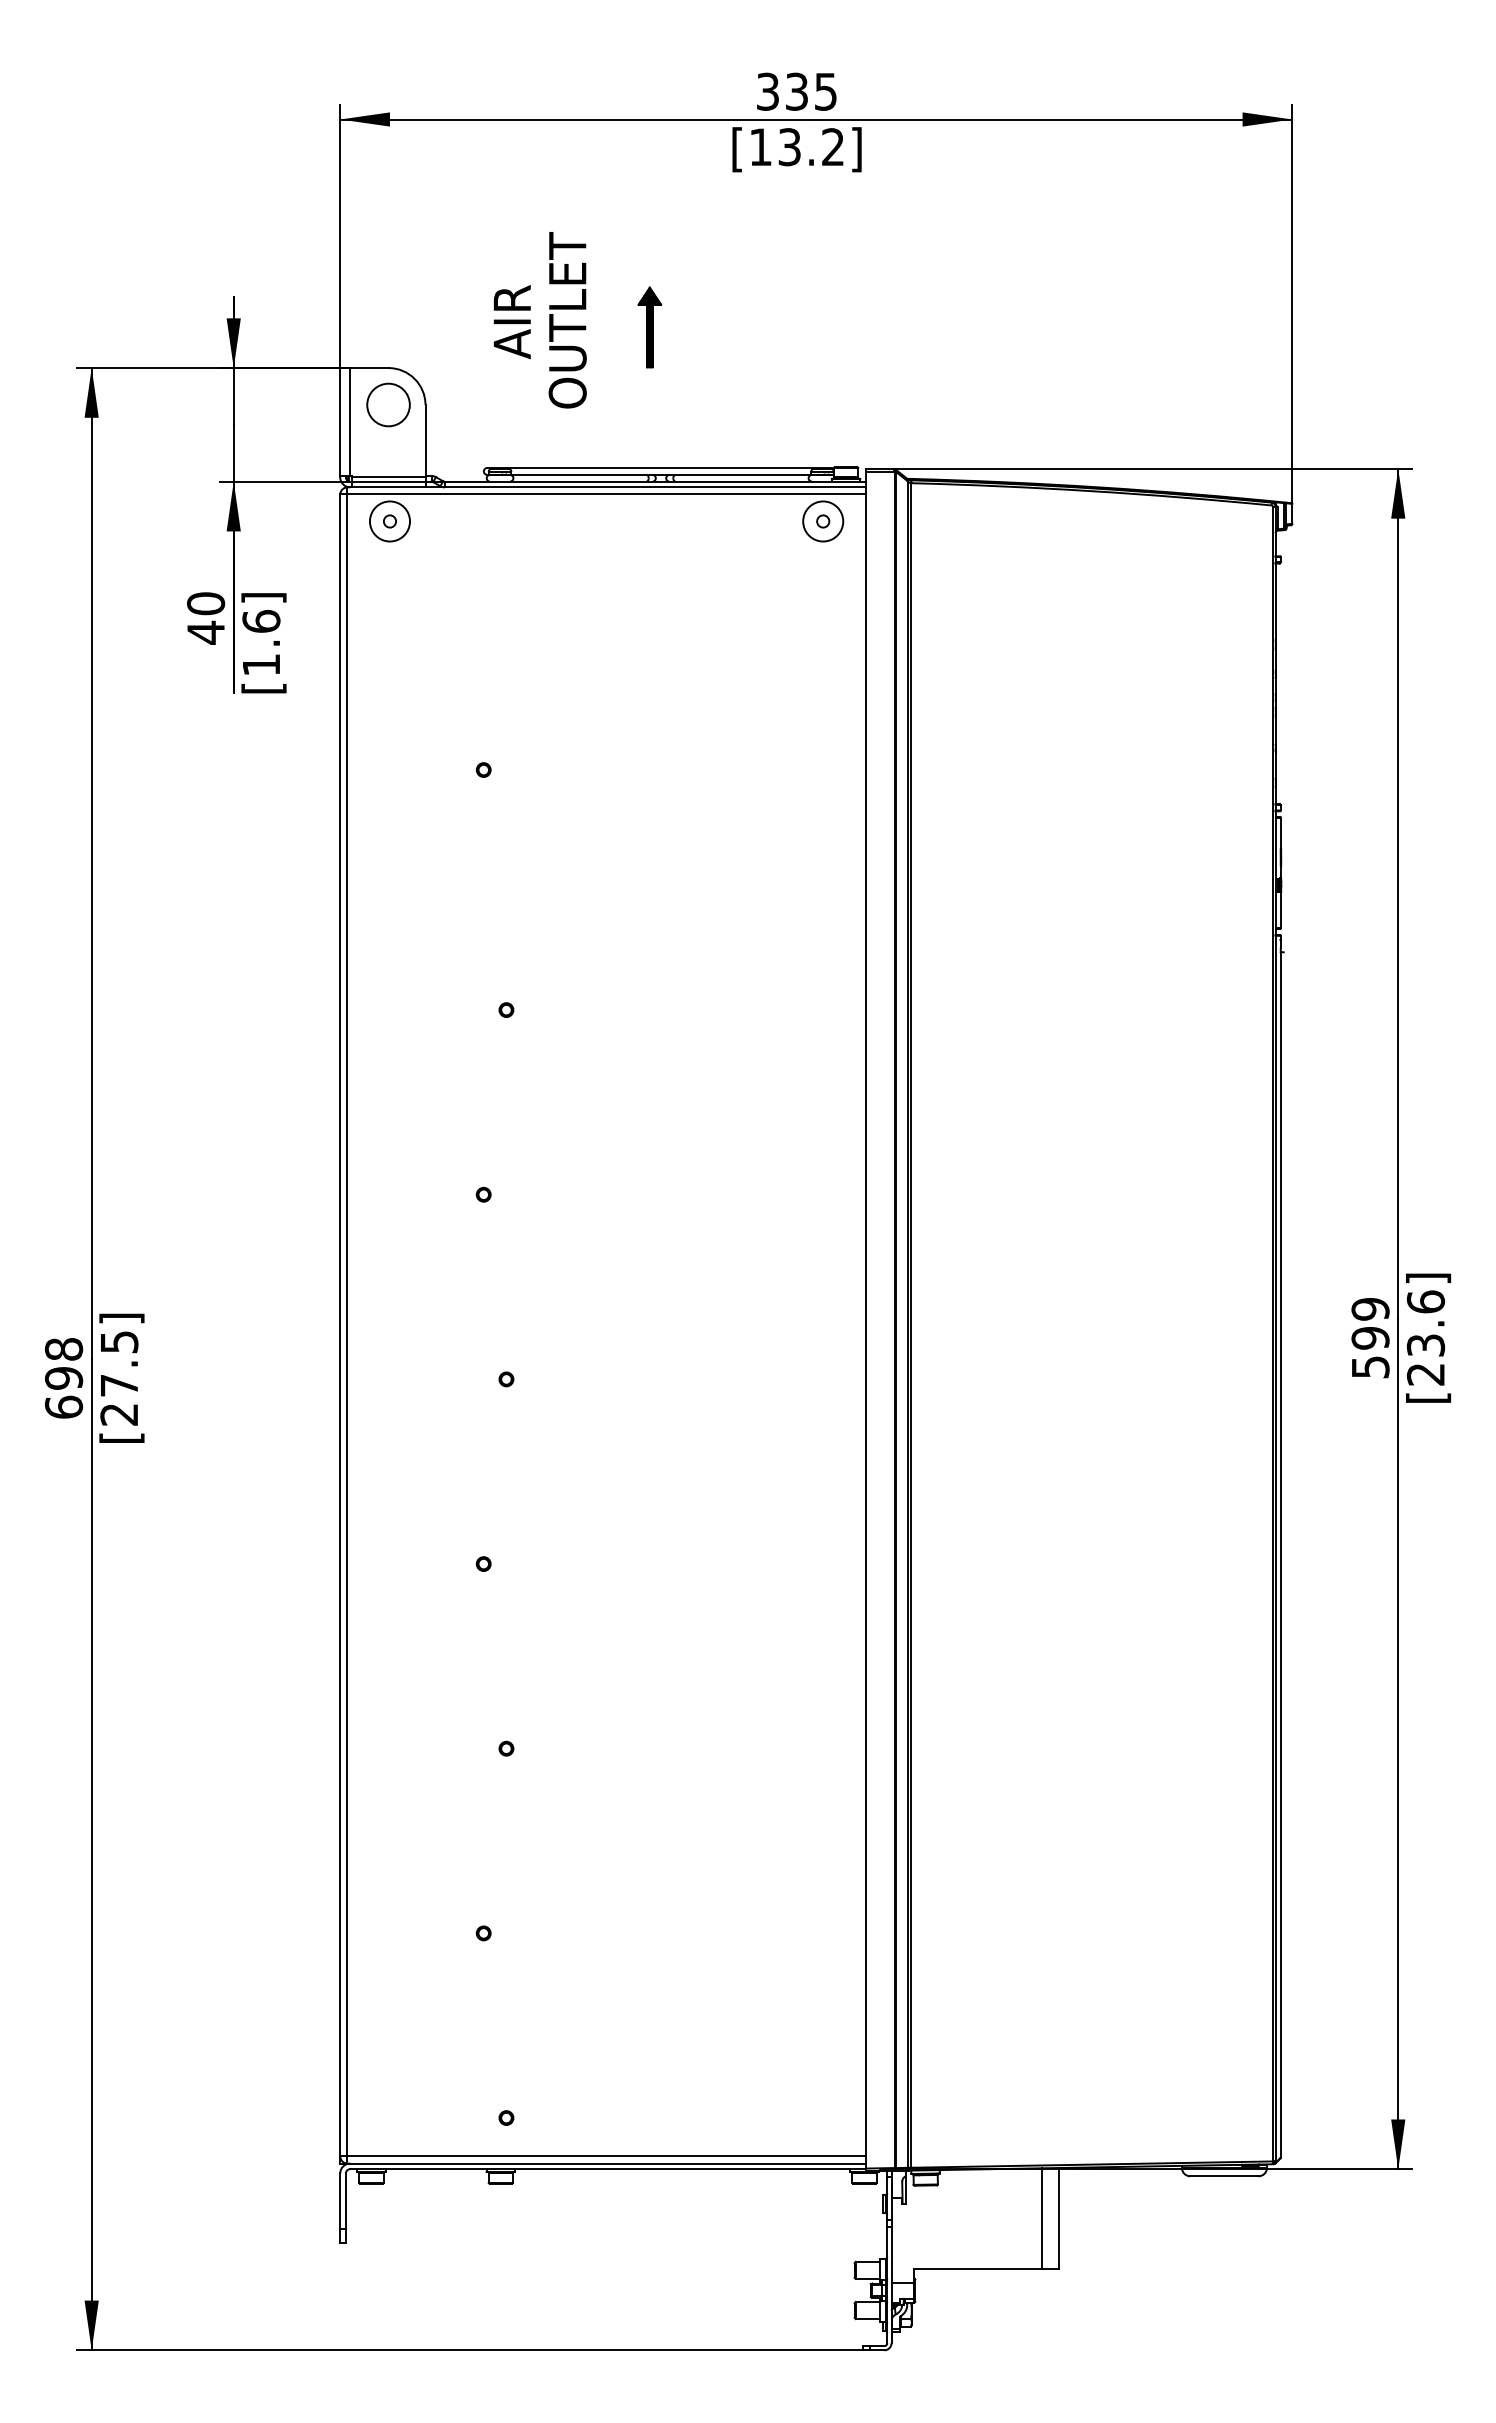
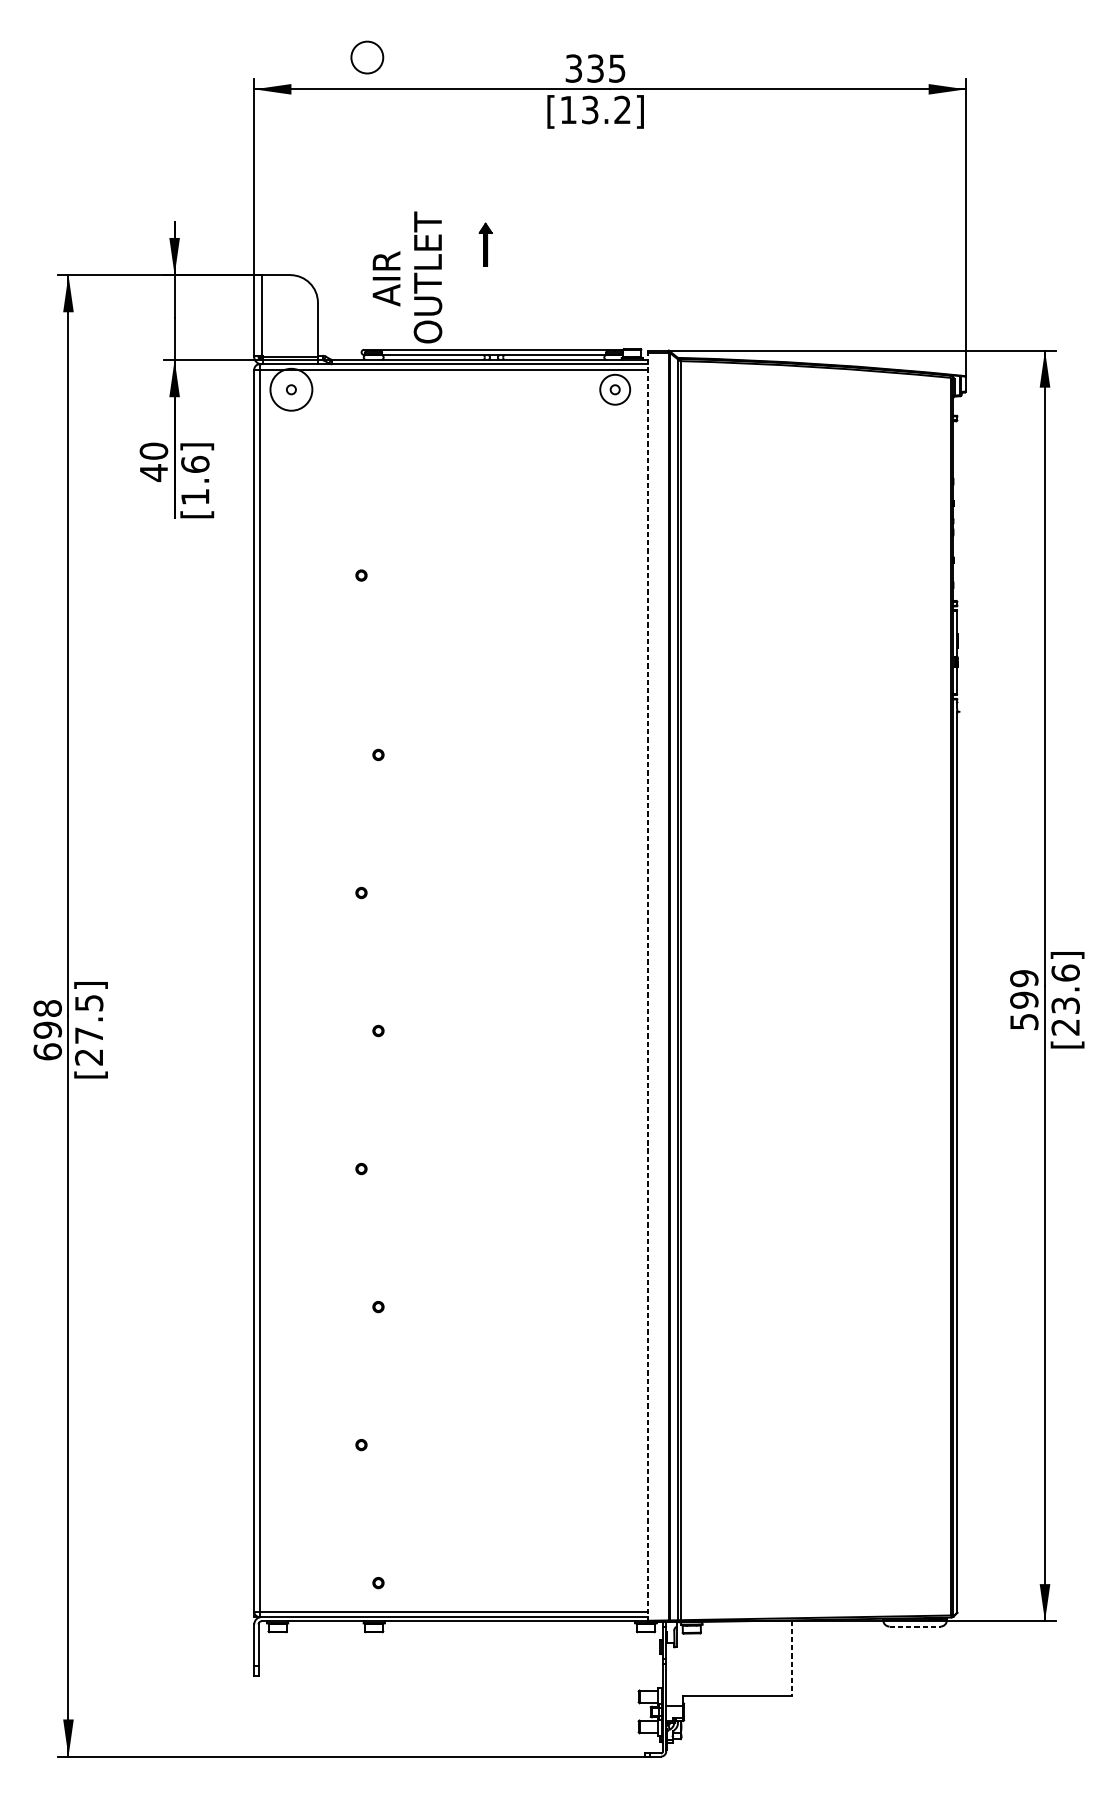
text: (539, 320) -> (406, 277), moved
part: (649, 327) -> (485, 244), size x0.7
circle: (388, 404) -> (367, 57), moved
circle: (389, 521) -> (291, 389), size x1.4
line: (866, 1319) -> (647, 986), solid -> dashed
line: (1224, 2176) -> (915, 1626), solid -> dashed
line: (1042, 2218) -> (779, 1658), removed
line: (1059, 2218) -> (791, 1658), solid -> dashed

